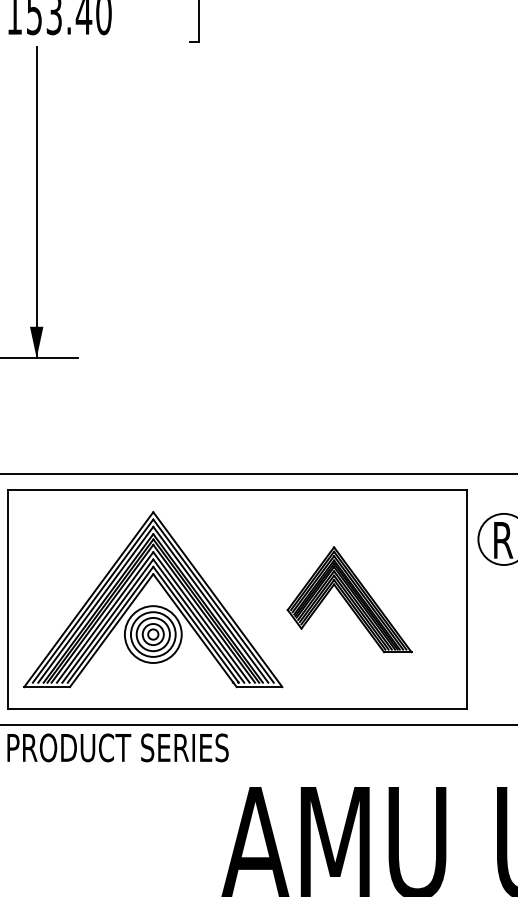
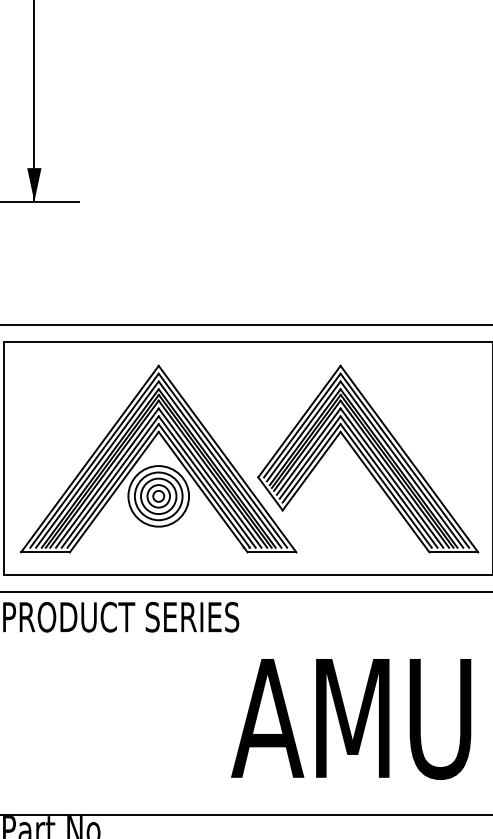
part: (349, 599) -> (367, 458), size x1.67

